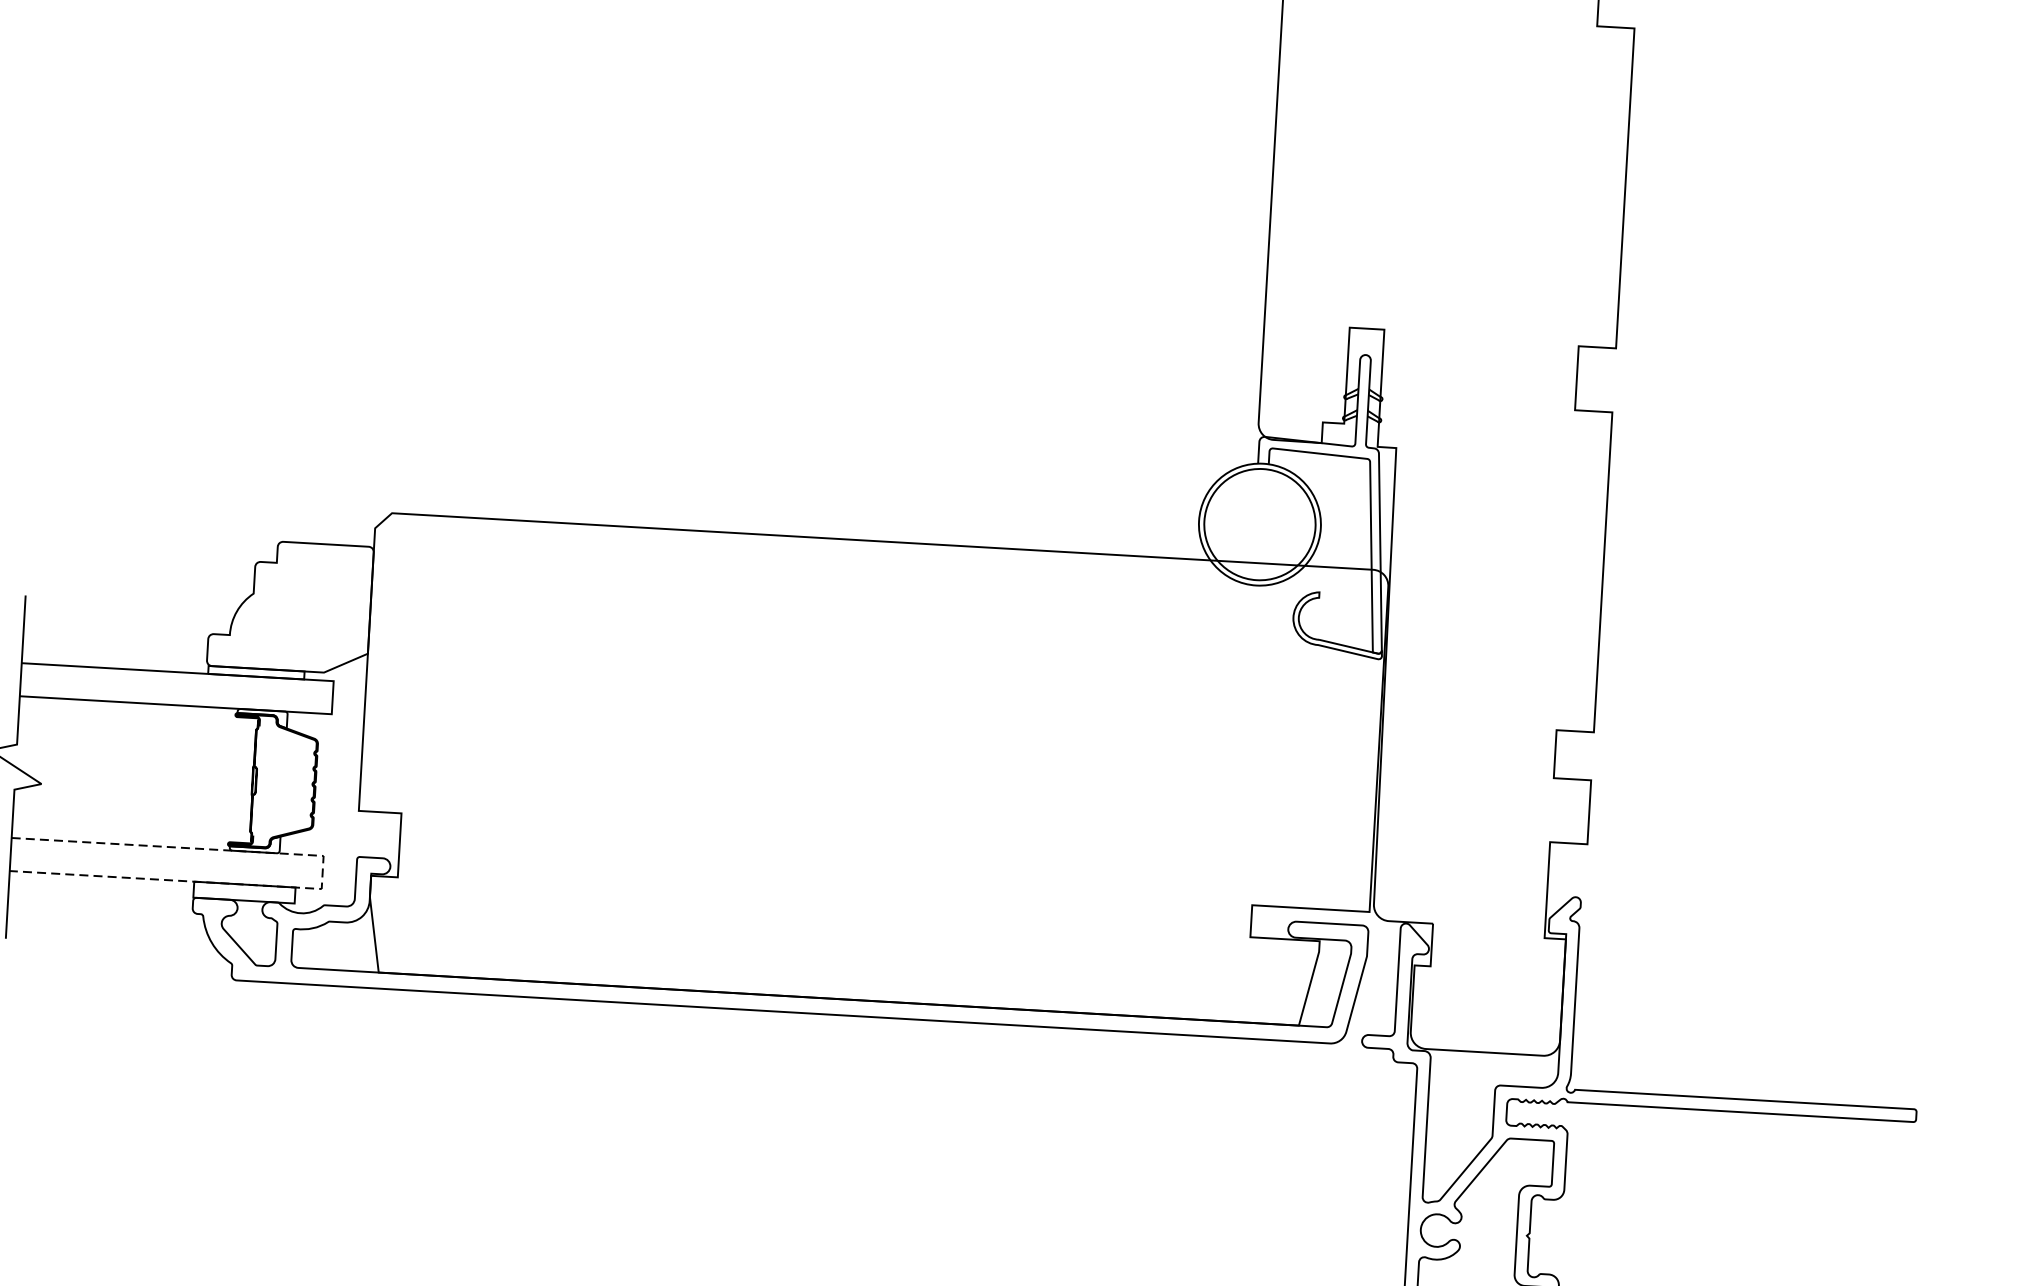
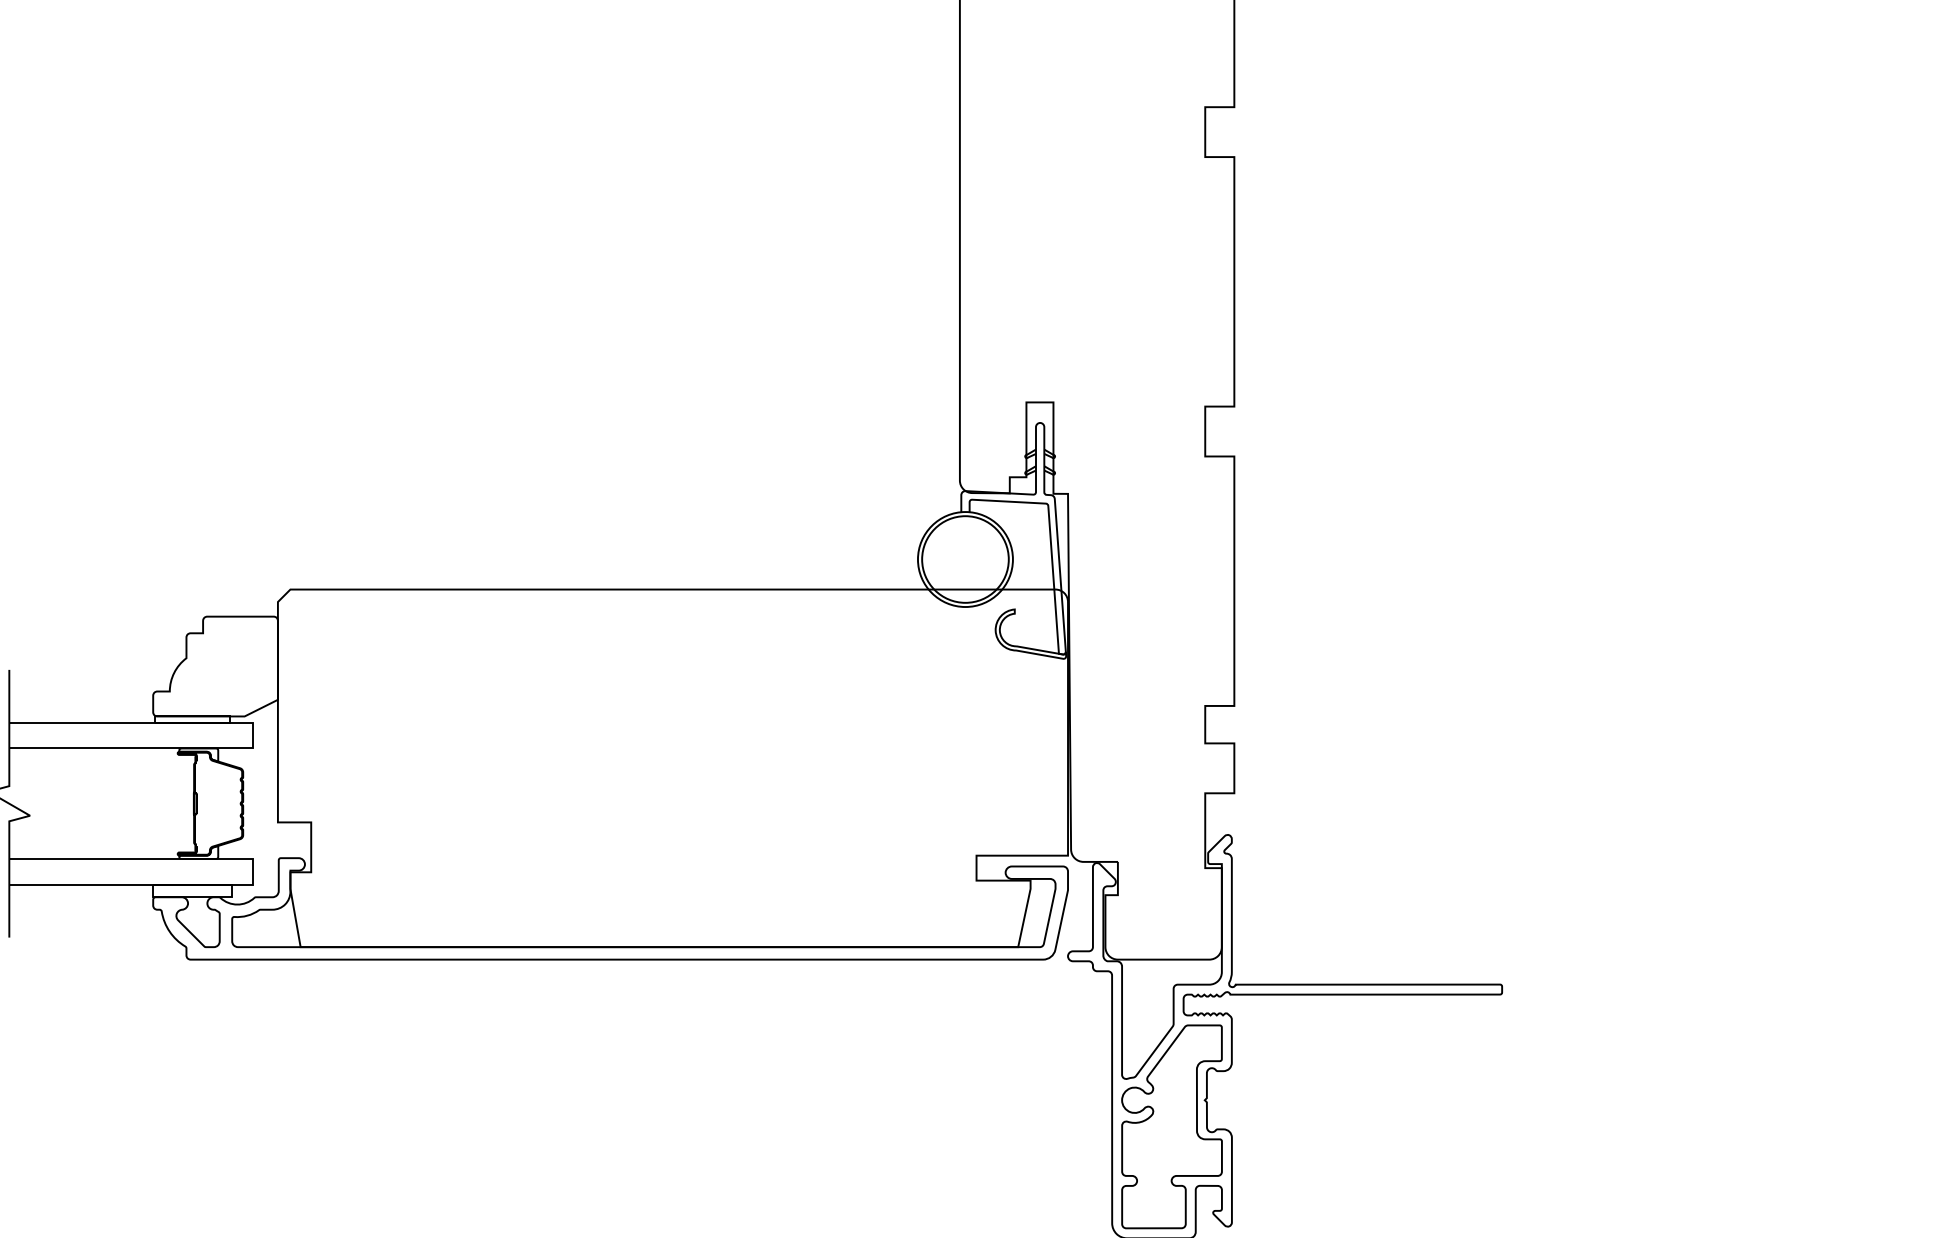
line: (322, 871) -> (252, 871), dashed -> solid

